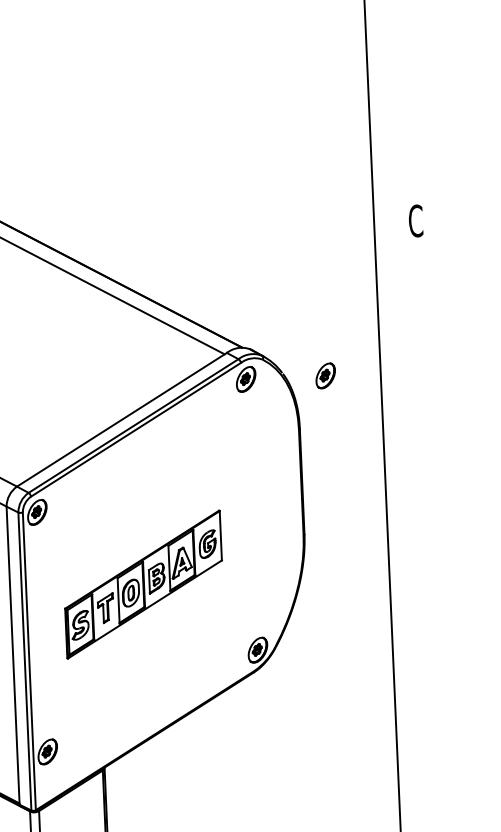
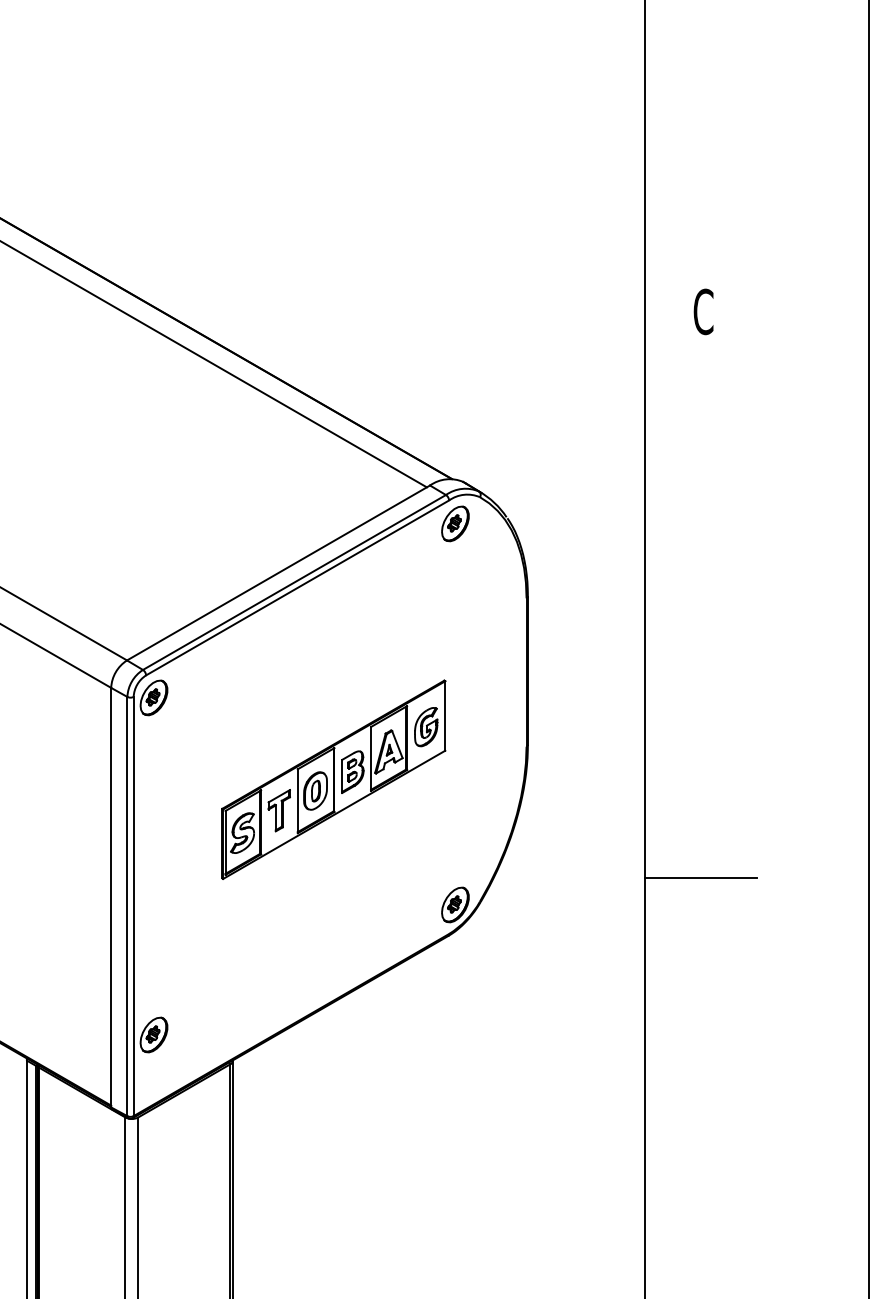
part: (325, 375) -> (567, 523), removed
part: (143, 584) -> (333, 779), moved
line: (431, 623) -> (700, 877), added

